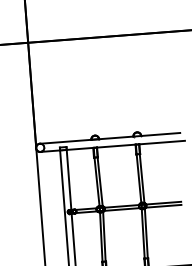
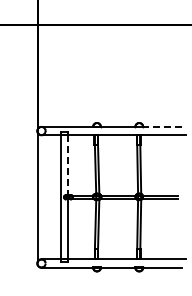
line: (160, 134) -> (162, 126), solid -> dashed
line: (68, 180) -> (67, 165), solid -> dashed

